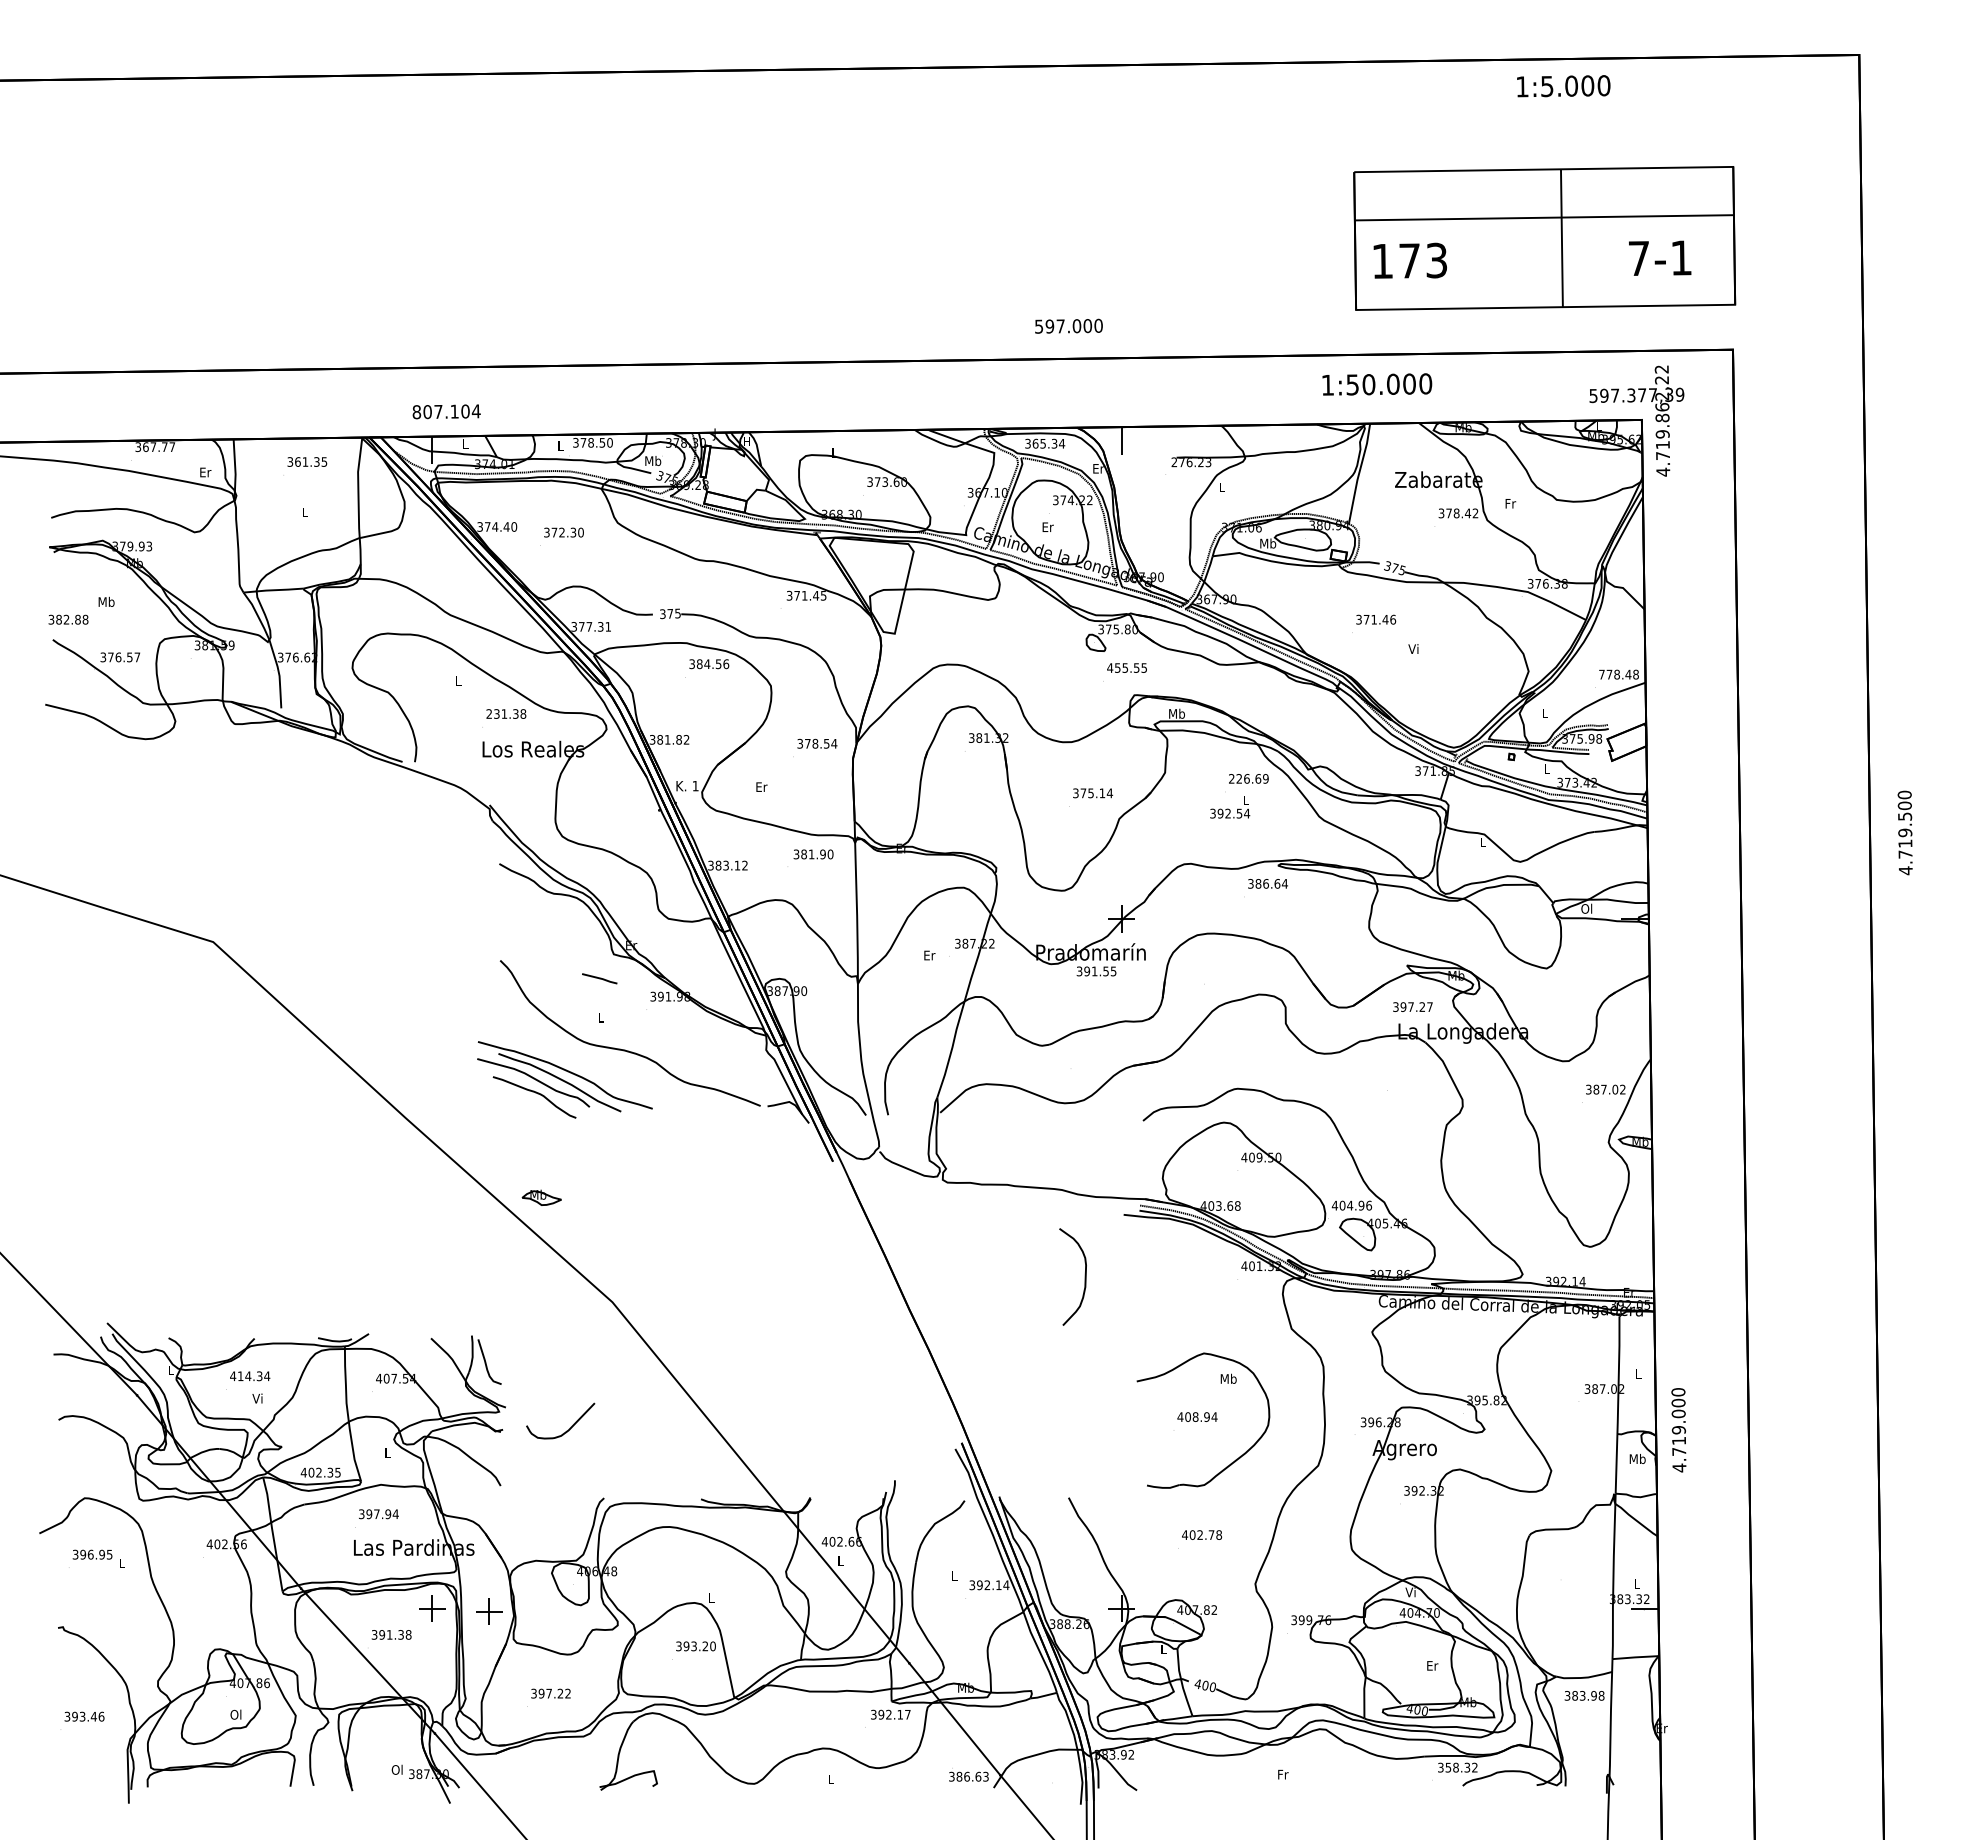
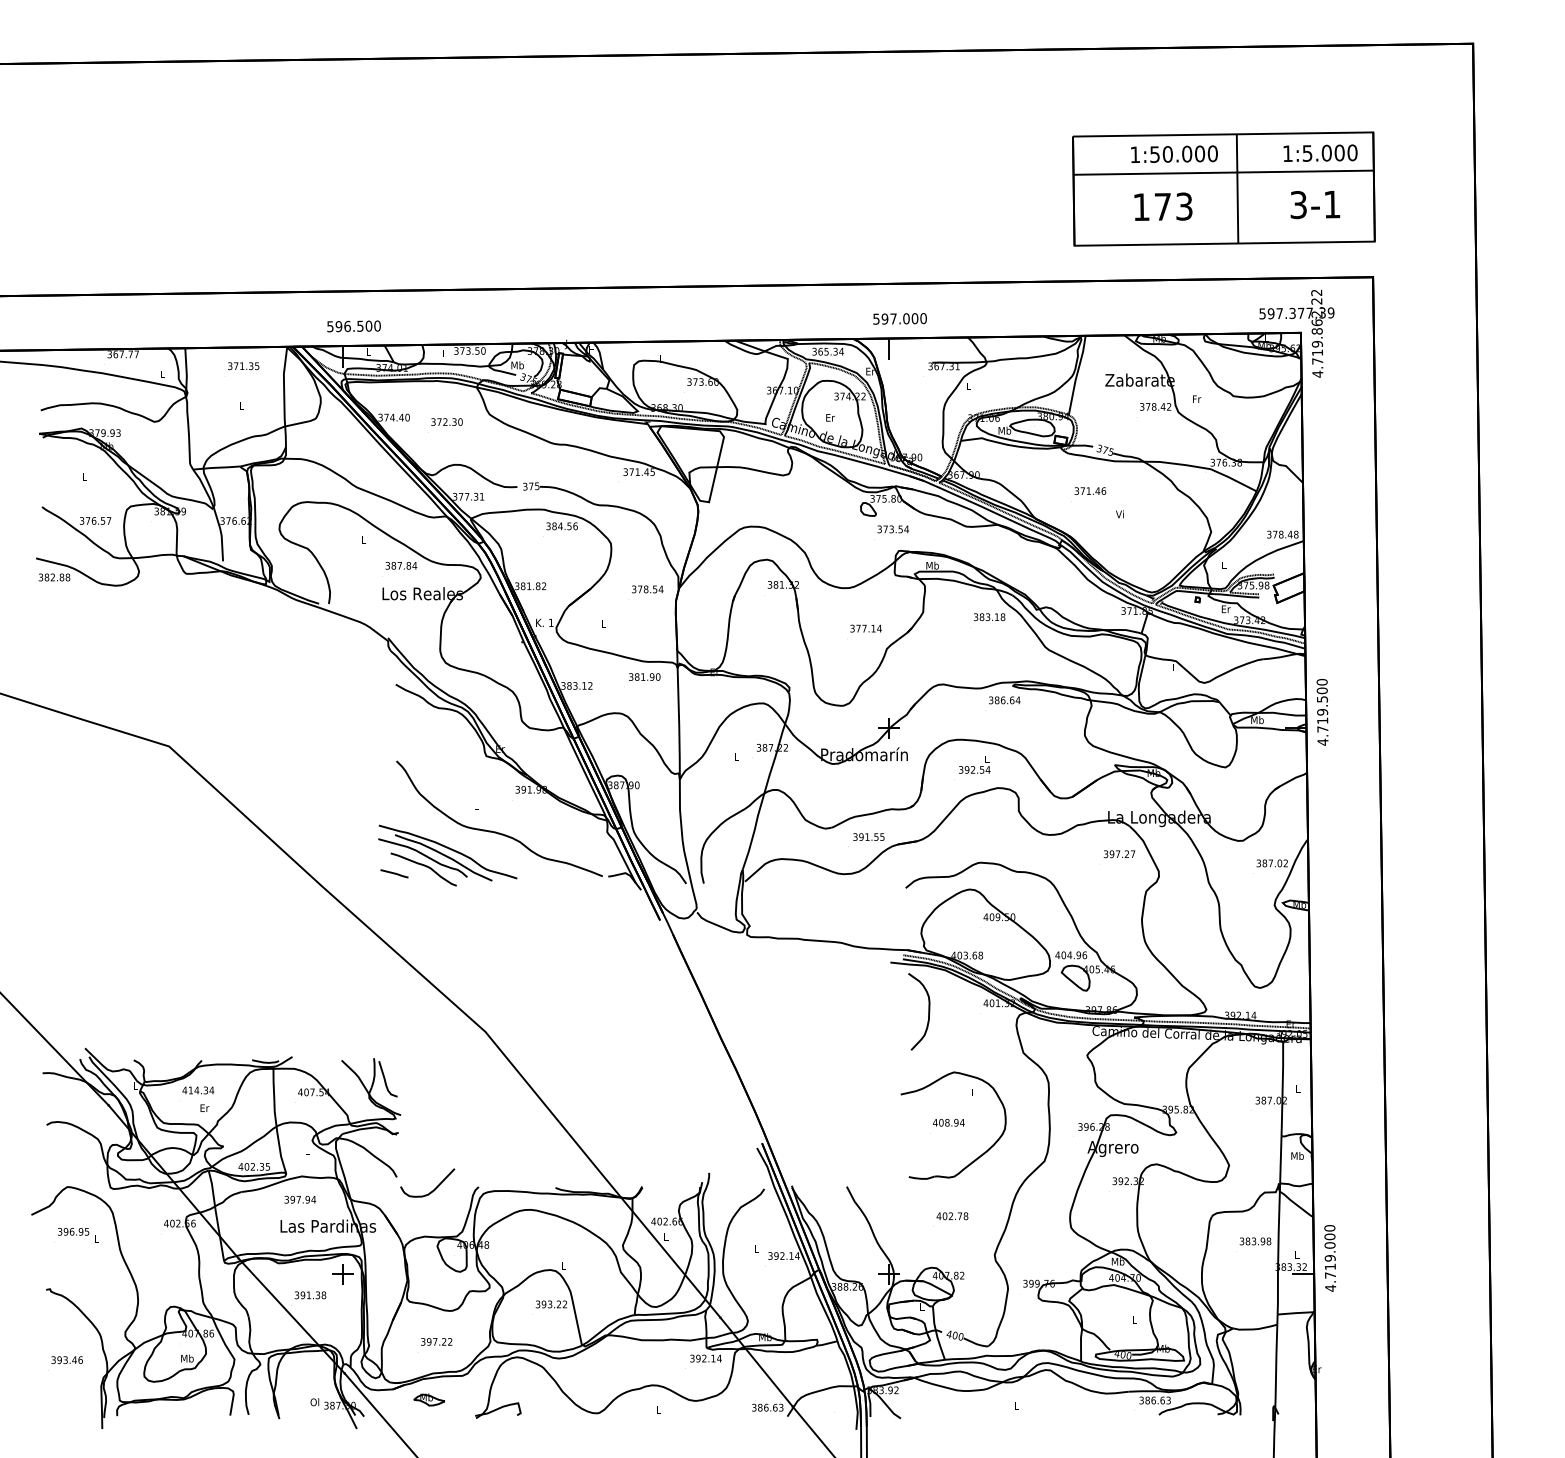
text: (1563, 86) -> (1320, 153), moved
text: (1638, 258) -> (1298, 204), 7-1 -> 3-1
text: (1409, 260) -> (1162, 206), moved
text: (1068, 325) -> (899, 318), moved
text: (1377, 384) -> (1174, 154), moved
text: (446, 411) -> (353, 326), 807.104 -> 596.500
text: (590, 442) -> (467, 350), 378.50 -> 373.50
text: (297, 461) -> (235, 365), 361.35 -> 371.35
text: (1191, 462) -> (944, 366), 276.23 -> 367.31
text: (205, 472) -> (162, 374), Er -> L
text: (106, 601) -> (84, 476), Mb -> L
text: (68, 619) -> (54, 577), moved
text: (1127, 667) -> (893, 528), 455.55 -> 373.54
text: (1601, 674) -> (1268, 534), 778.48 -> 378.48
text: (506, 713) -> (401, 565), 231.38 -> 387.84
text: (1547, 768) -> (1226, 608), L -> Er
text: (1248, 778) -> (989, 616), 226.69 -> 383.18
text: (761, 786) -> (603, 623), Er -> L
text: (1090, 793) -> (864, 628), 375.14 -> 377.14
text: (1230, 807) -> (975, 765), moved
text: (1904, 832) -> (1321, 711), moved
text: (1587, 908) -> (1257, 719), Ol -> Mb
text: (929, 955) -> (736, 757), Er -> L
text: (1096, 971) -> (868, 837), moved
line: (599, 978) -> (394, 873), moved
text: (1412, 1006) -> (1119, 853), moved
part: (541, 1197) -> (429, 1399), moved
curve: (1084, 1276) -> (928, 1011), moved
text: (1228, 1378) -> (973, 1092), Mb -> L
text: (257, 1398) -> (204, 1108), Vi -> Er
curve: (566, 1430) -> (432, 1190), moved
text: (1678, 1430) -> (1329, 1258), moved
text: (1411, 1592) -> (1118, 1261), Vi -> Mb
part: (489, 1611) -> (387, 1276), removed
text: (712, 1646) -> (564, 1304), 393.20 -> 393.22
text: (1432, 1665) -> (1135, 1319), Er -> L
text: (1584, 1695) -> (1255, 1241), moved
text: (236, 1714) -> (187, 1358), Ol -> Mb
text: (907, 1714) -> (719, 1358), 392.17 -> 392.14
text: (1461, 1767) -> (1158, 1400), 358.32 -> 386.63
text: (1283, 1774) -> (1016, 1405), Fr -> L

